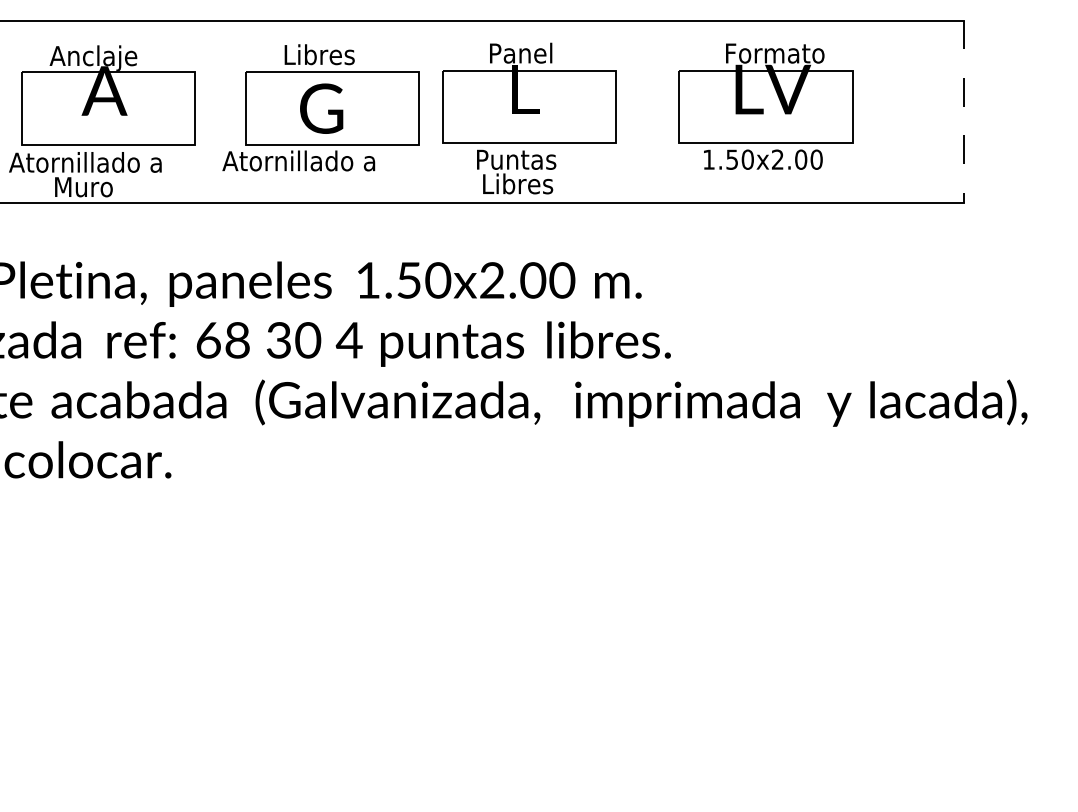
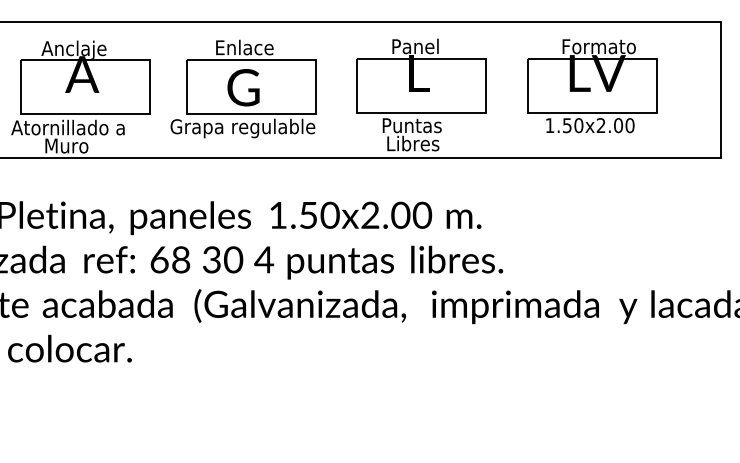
text: (324, 54) -> (245, 47), Libres -> Enlace
part: (765, 106) -> (592, 86), moved
line: (963, 112) -> (720, 90), dashed -> solid
part: (529, 118) -> (421, 94), moved
text: (320, 163) -> (242, 128), Atornillado a -> Grapa regulable

